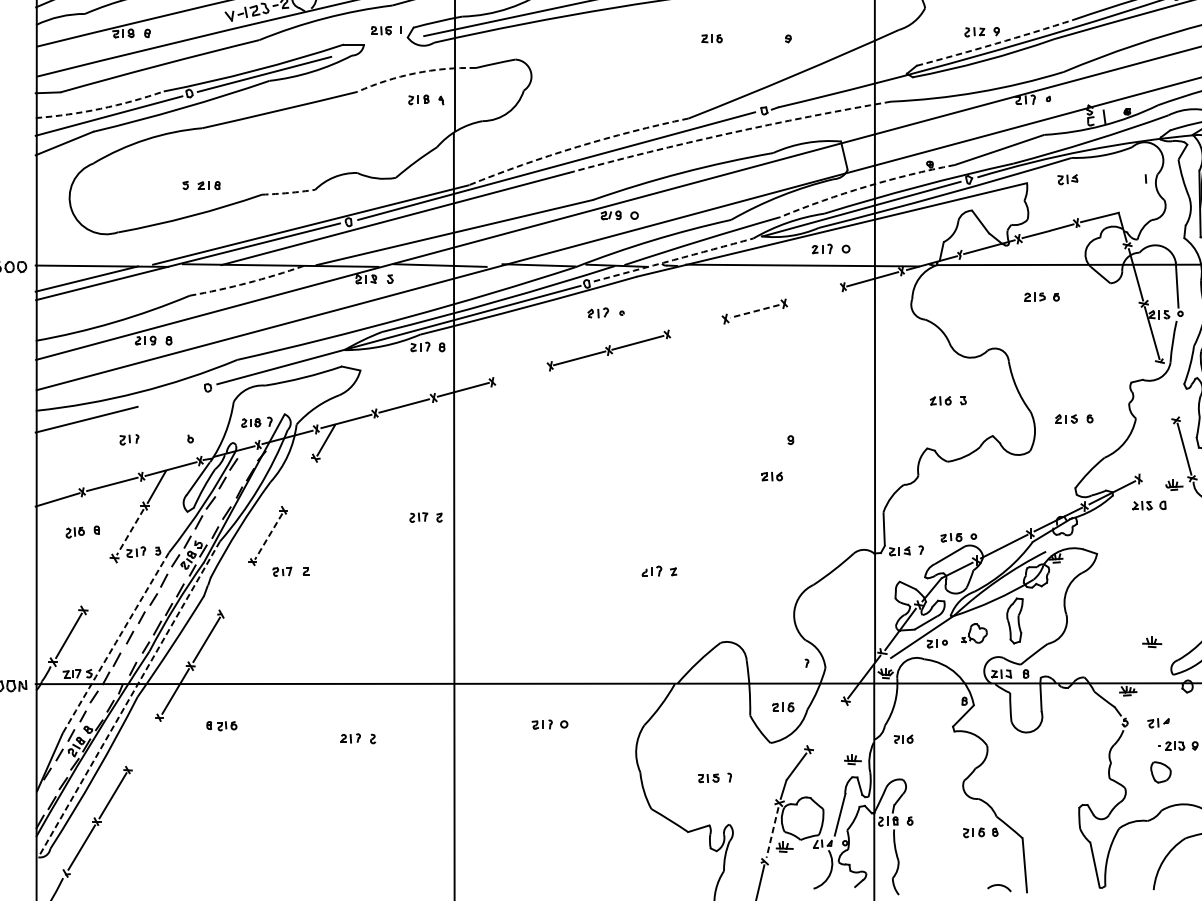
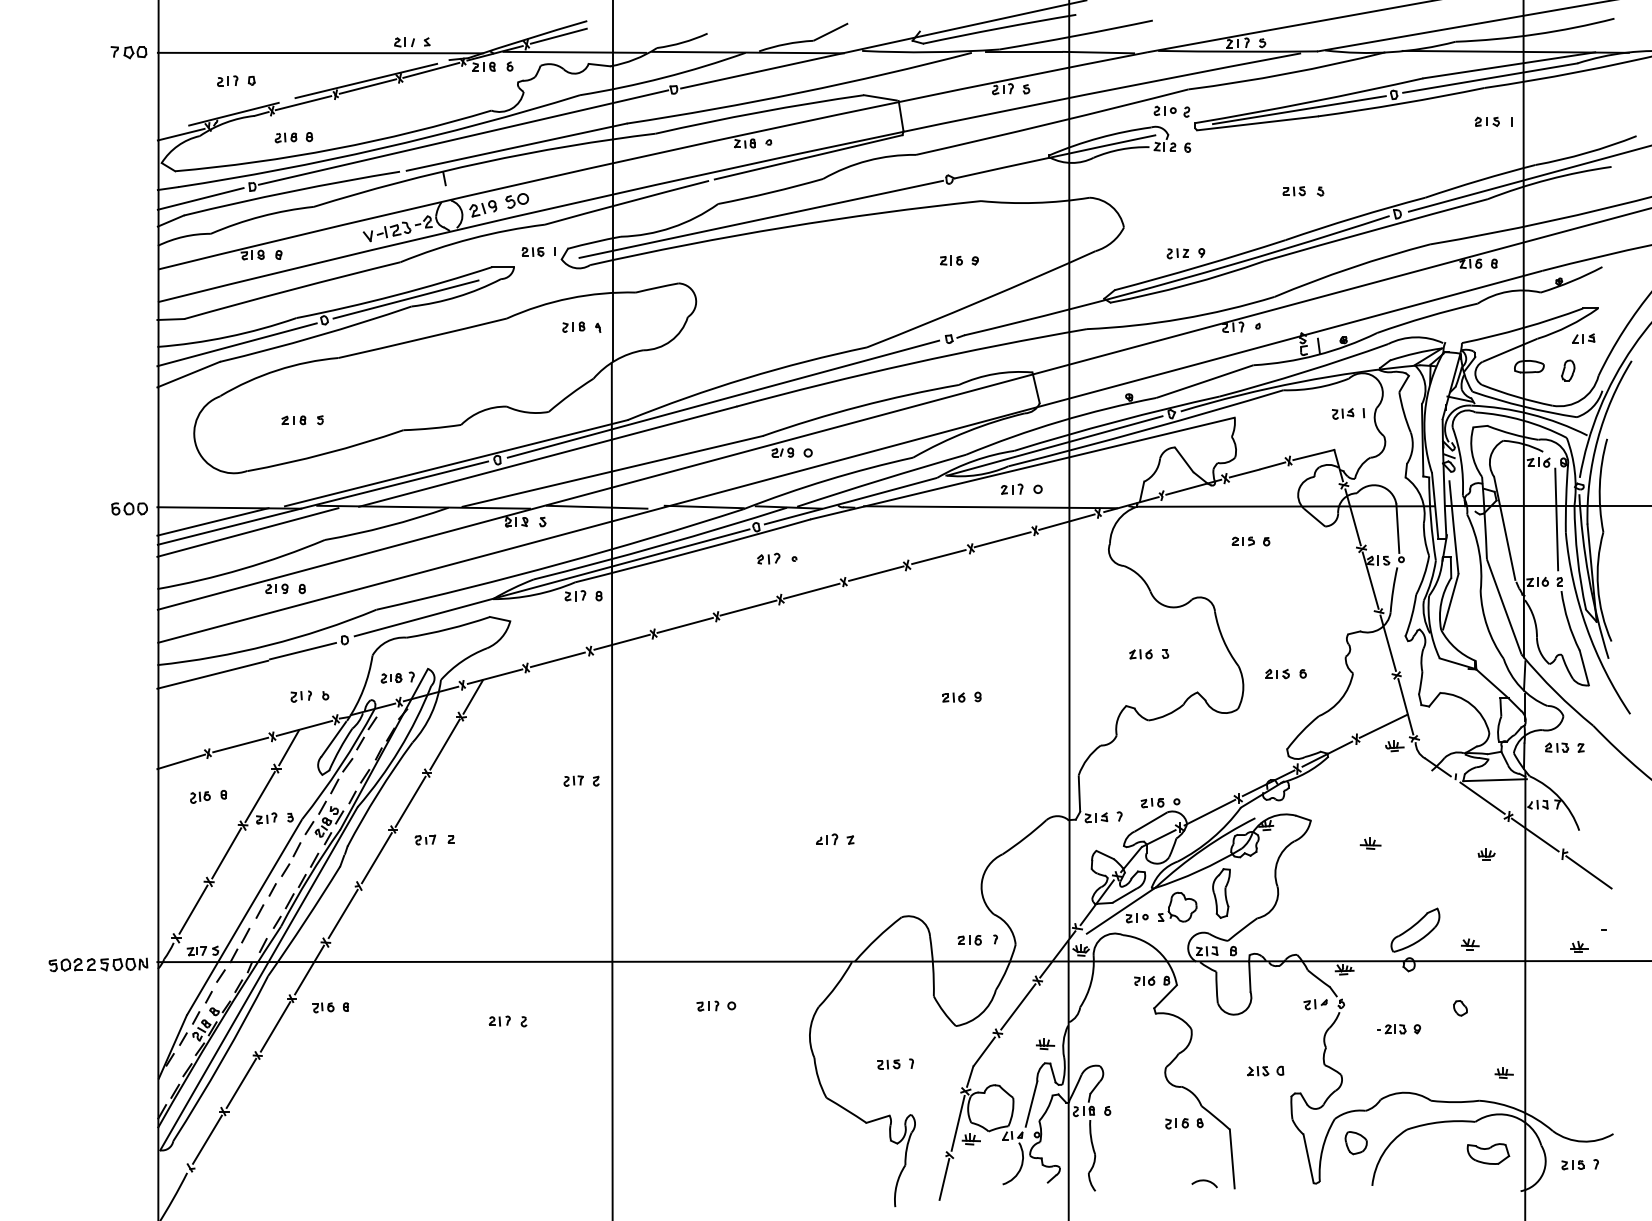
part: (712, 38) -> (951, 260), moved
arc: (995, 44) -> (1200, 266), dashed -> solid
arc: (414, 73) -> (569, 298), dashed -> solid
arc: (100, 108) -> (227, 336), dashed -> solid
arc: (728, 133) -> (910, 363), dashed -> solid
arc: (576, 147) -> (745, 378), dashed -> solid
part: (1068, 179) -> (1343, 413), moved
part: (208, 185) -> (293, 420), moved
arc: (865, 186) -> (1059, 421), dashed -> solid
arc: (288, 193) -> (432, 428), dashed -> solid
arc: (673, 260) -> (850, 501), dashed -> solid
arc: (247, 283) -> (387, 526), dashed -> solid
line: (118, 288) -> (247, 532), added
line: (813, 295) -> (1002, 539), added
line: (754, 311) -> (938, 557), dashed -> solid
line: (697, 326) -> (876, 573), added
line: (520, 373) -> (684, 624), added
line: (1167, 390) -> (1387, 642), added
line: (170, 397) -> (303, 650), added
part: (128, 439) -> (300, 696), moved
line: (1163, 466) -> (1383, 725), added
part: (771, 476) -> (953, 697), moved
line: (299, 483) -> (444, 744), added
part: (1149, 505) -> (1265, 1070), moved
line: (129, 532) -> (259, 797), dashed -> solid
line: (268, 537) -> (410, 802), dashed -> solid
line: (99, 584) -> (226, 853), added
line: (237, 588) -> (376, 858), added
part: (974, 632) -> (1177, 906), size x1.43
part: (1152, 642) -> (1370, 843), moved
arc: (115, 643) -> (244, 917), dashed -> solid
line: (128, 699) -> (258, 978), dashed -> solid
part: (783, 706) -> (969, 939), moved
part: (1158, 723) -> (1315, 1004), moved
line: (828, 724) -> (1018, 1006), added
part: (227, 725) -> (323, 1007), moved
part: (903, 738) -> (1144, 980), moved
line: (144, 743) -> (275, 1026), added
part: (1160, 772) -> (1355, 1143), moved
line: (772, 832) -> (958, 1123), dashed -> solid

